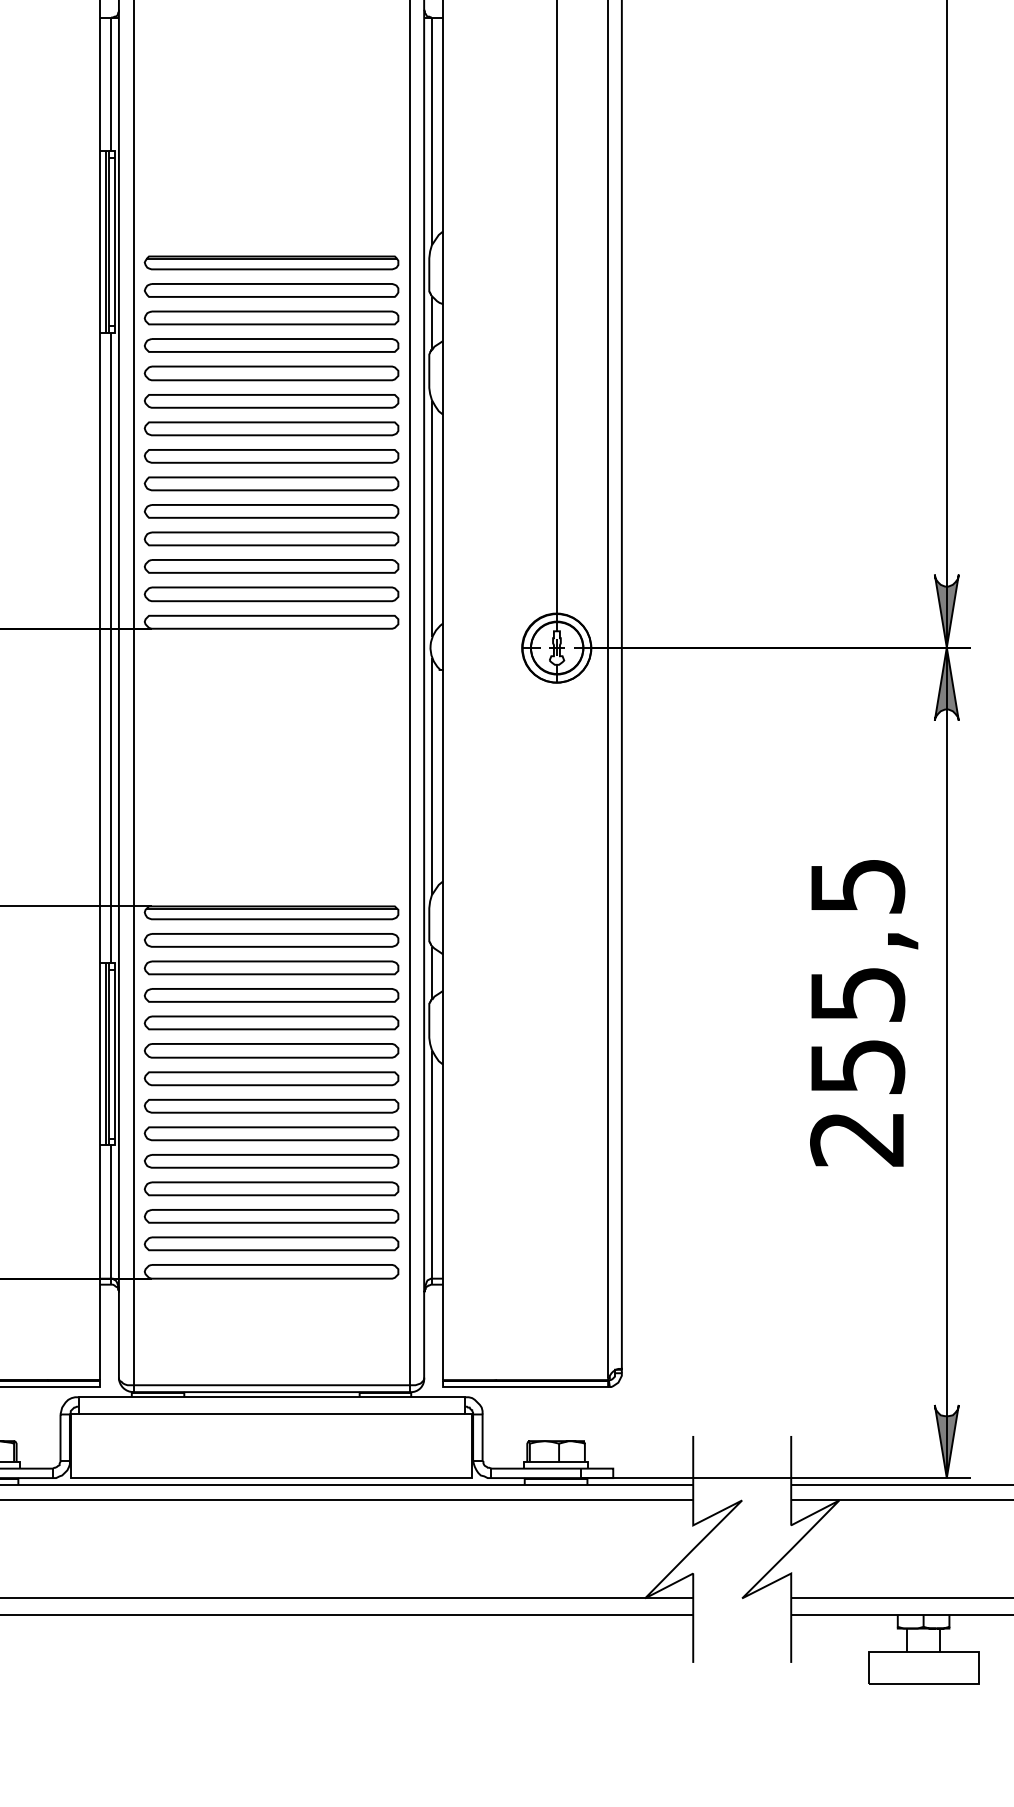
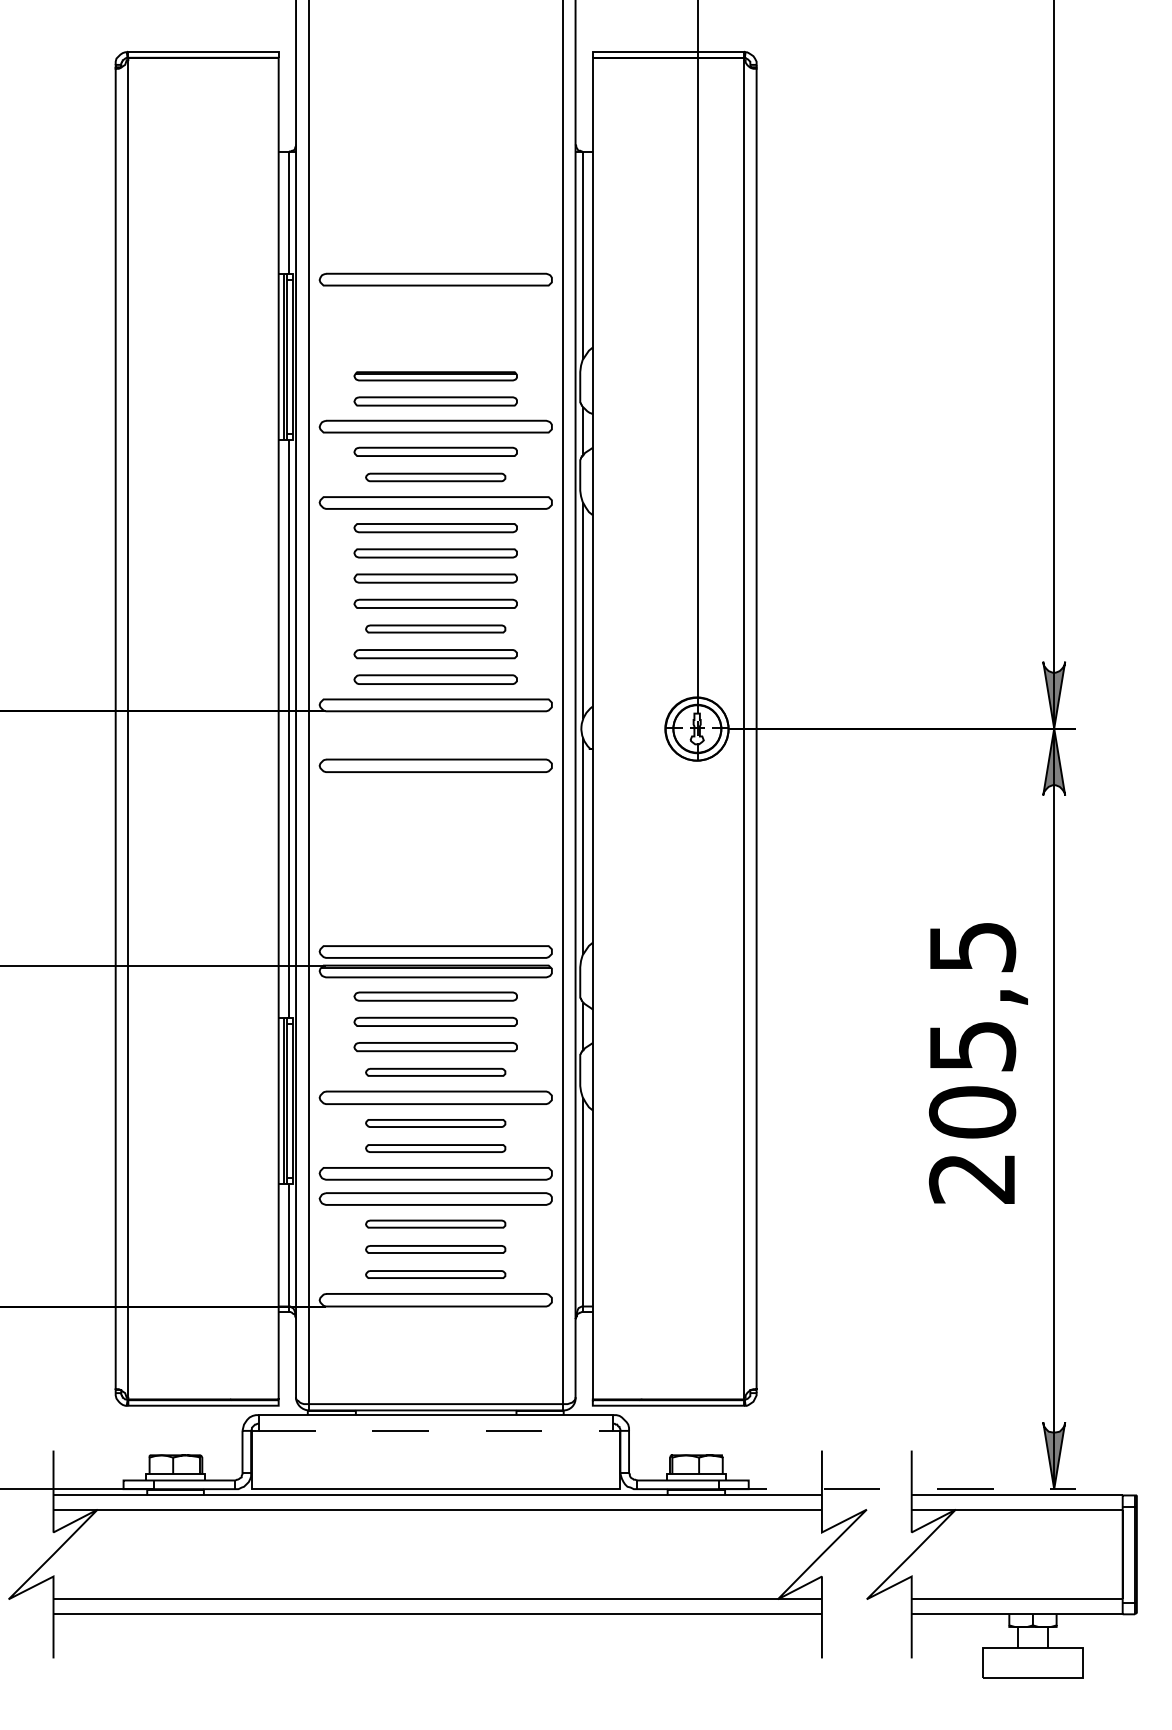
part: (271, 157) -> (435, 279), added
part: (271, 263) -> (435, 376), size x0.7
part: (271, 290) -> (435, 401), size x0.7
part: (271, 345) -> (435, 451), size x0.7
part: (271, 373) -> (435, 477), size x0.6
part: (271, 428) -> (435, 527), size x0.7
part: (271, 456) -> (435, 553), size x0.7
part: (271, 483) -> (435, 578), size x0.7
part: (271, 511) -> (435, 603), size x0.7
part: (271, 538) -> (435, 628), size x0.6
part: (271, 565) -> (435, 653), size x0.7
part: (271, 594) -> (435, 679), size x0.7
part: (271, 687) -> (435, 765), added
part: (271, 891) -> (435, 951), added
part: (271, 940) -> (435, 996), size x0.7
part: (271, 967) -> (435, 1021), size x0.7
part: (271, 994) -> (435, 1046), size x0.7
part: (271, 1023) -> (435, 1072), size x0.6
text: (857, 1066) -> (972, 1112), 255,5 -> 205,5
part: (271, 1078) -> (435, 1123), size x0.6
part: (271, 1106) -> (435, 1148), size x0.6
part: (271, 1188) -> (435, 1223), size x0.6
part: (271, 1216) -> (435, 1249), size x0.6
part: (271, 1243) -> (435, 1274), size x0.6
line: (272, 1414) -> (436, 1430), solid -> dashed
line: (770, 1478) -> (892, 1489), solid -> dashed

